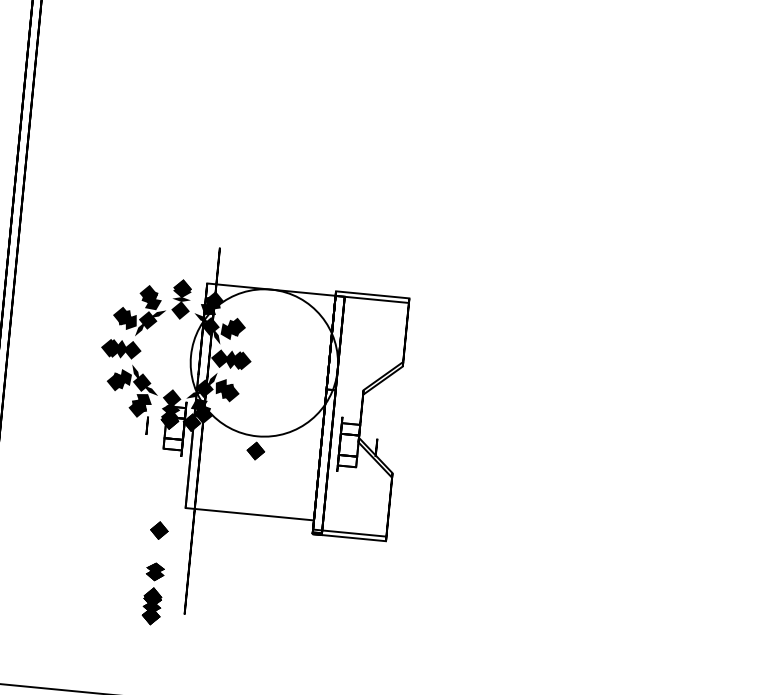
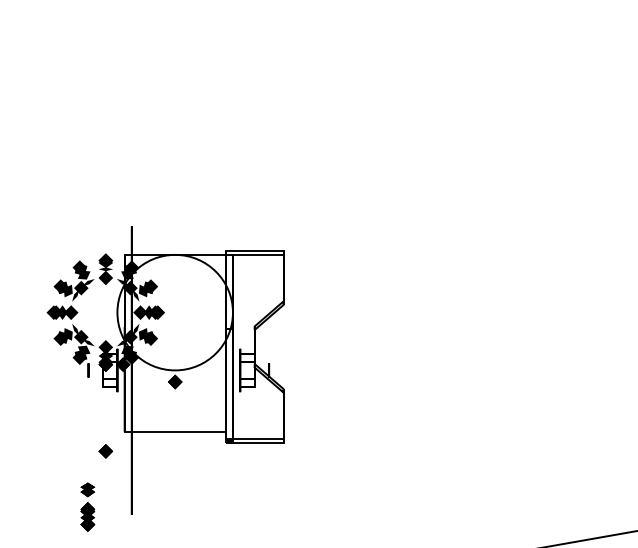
part: (152, 592) -> (87, 506), moved

